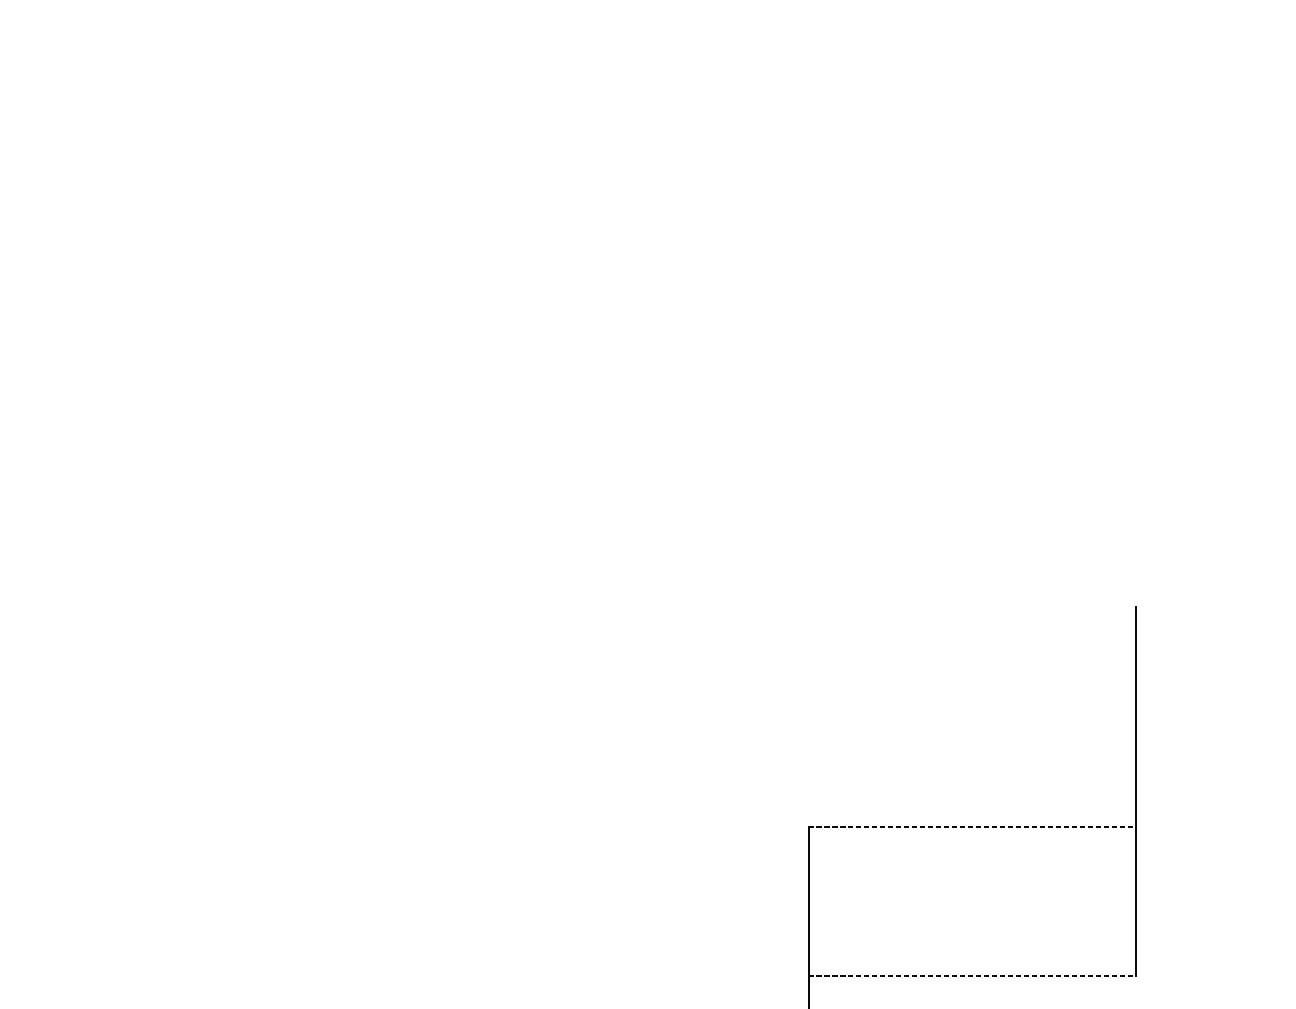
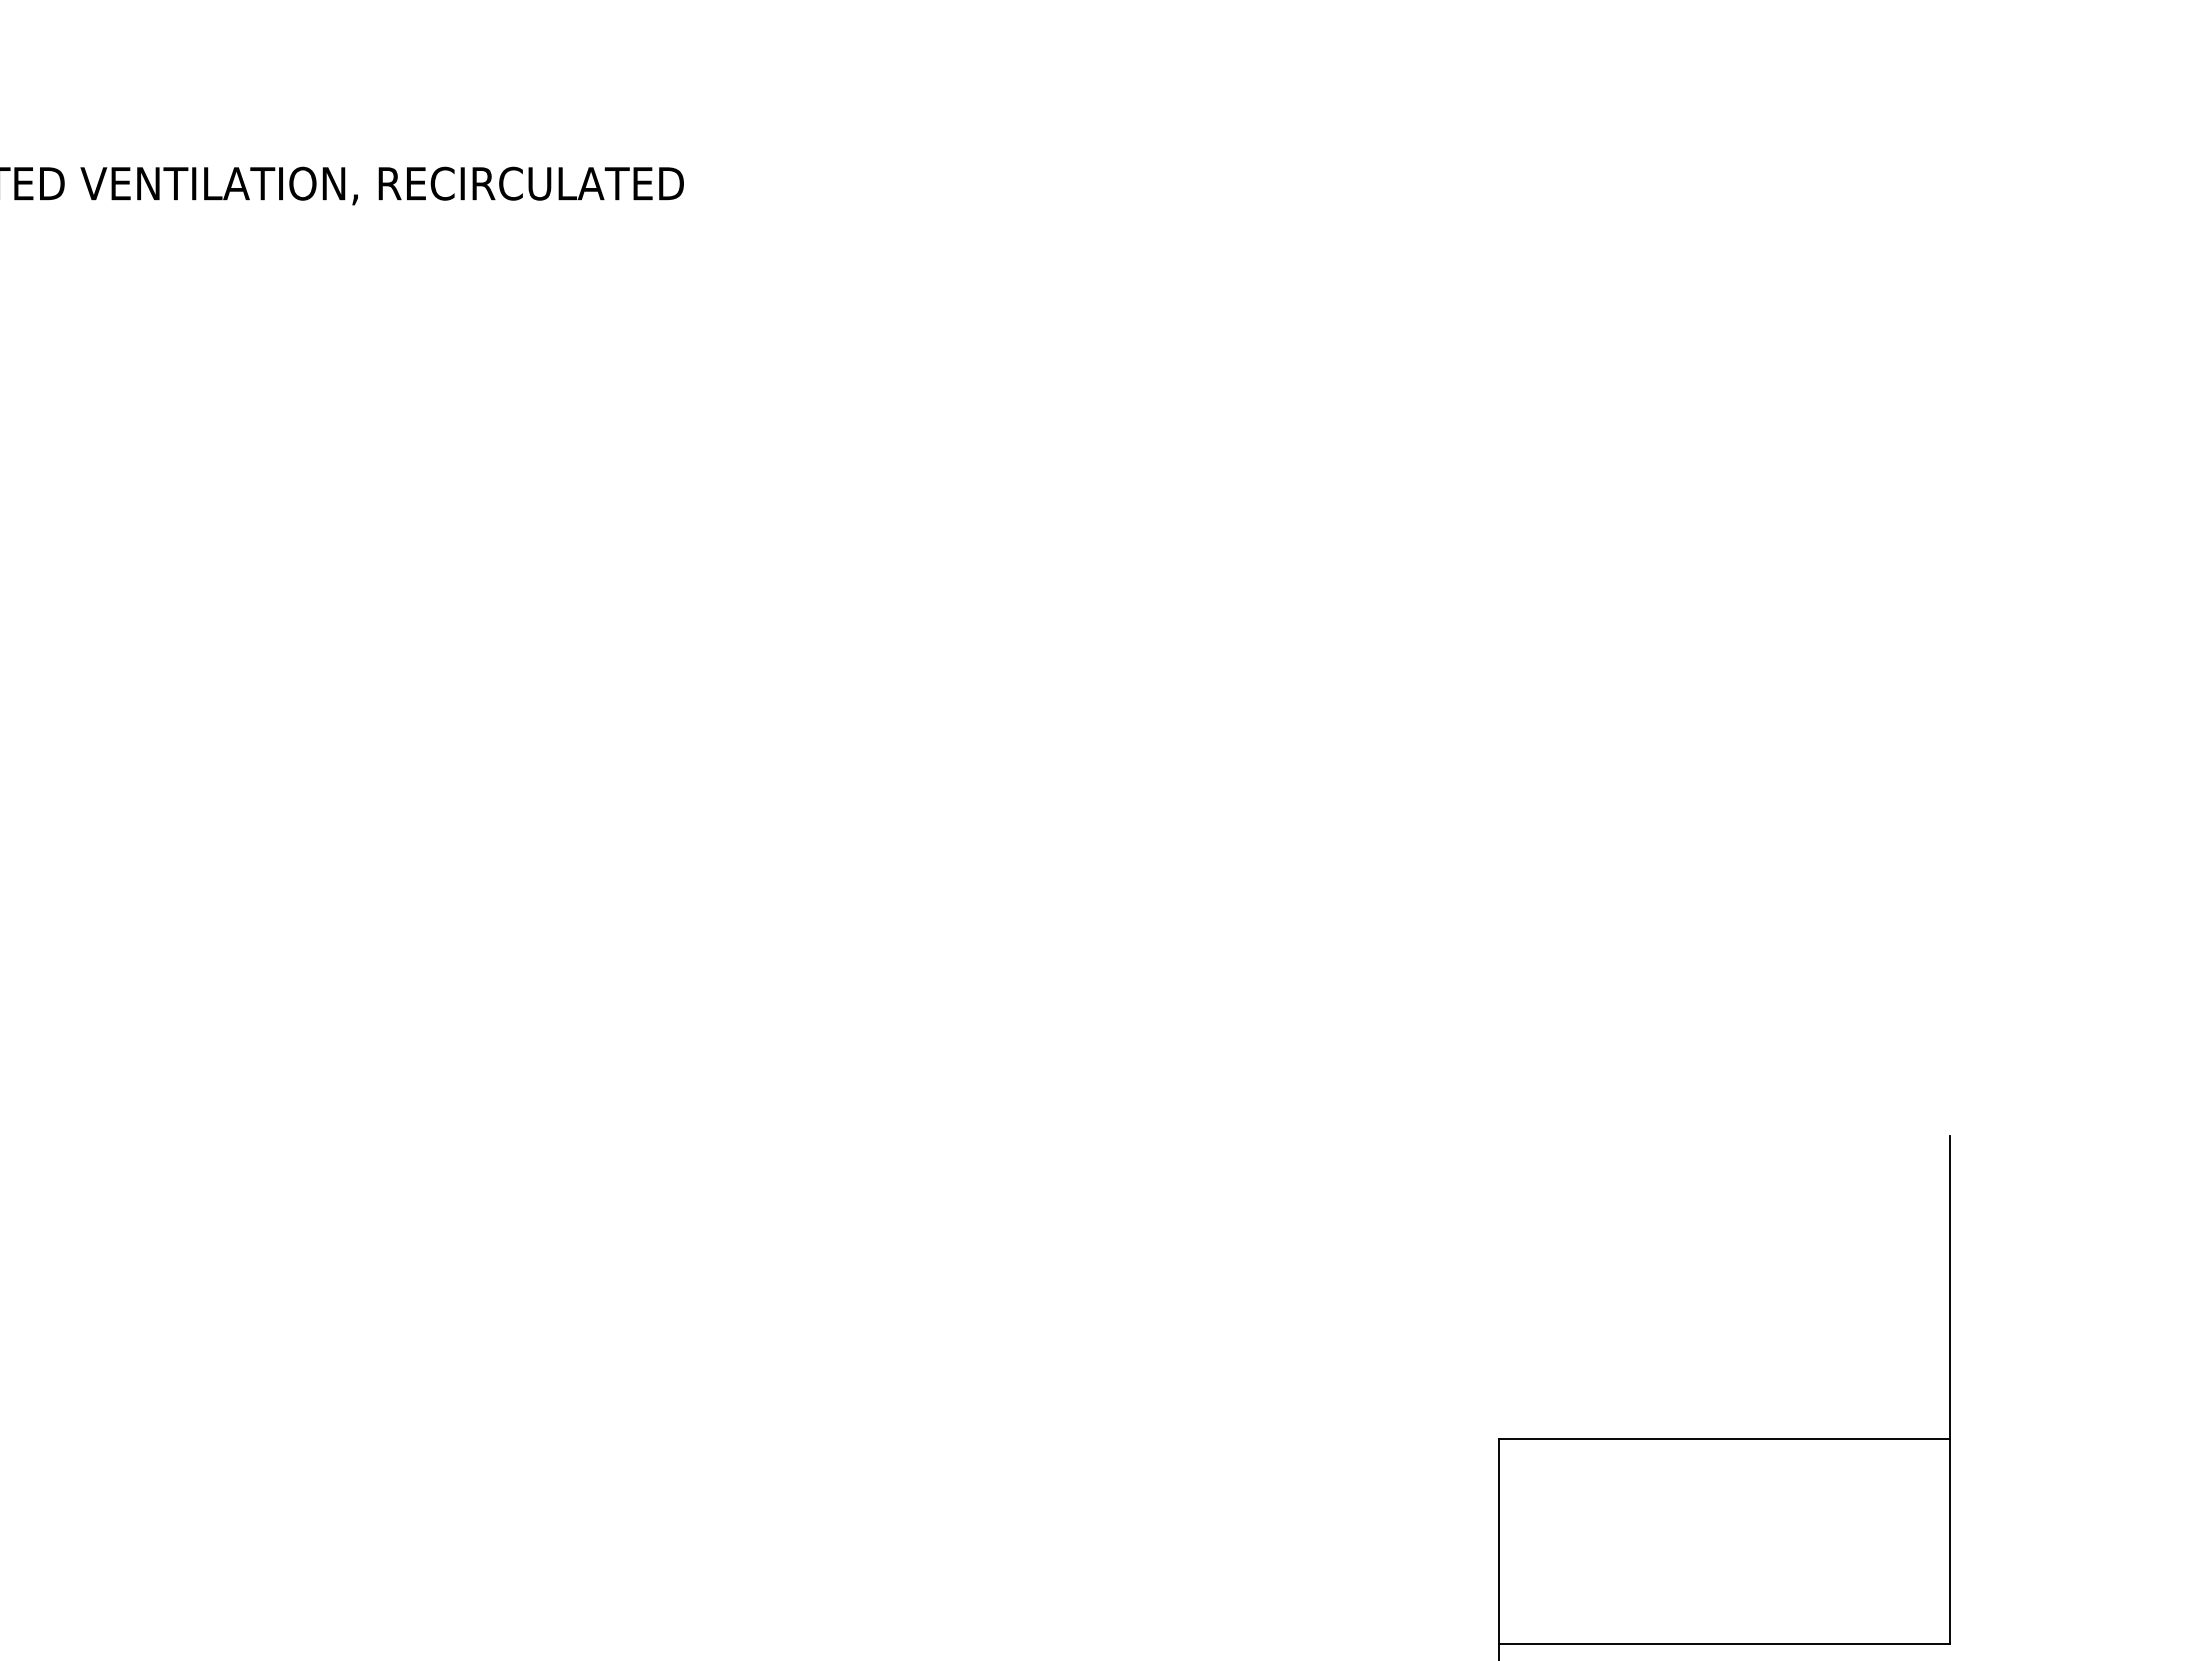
line: (972, 826) -> (1724, 1439), dashed -> solid
line: (972, 975) -> (1724, 1644), dashed -> solid

